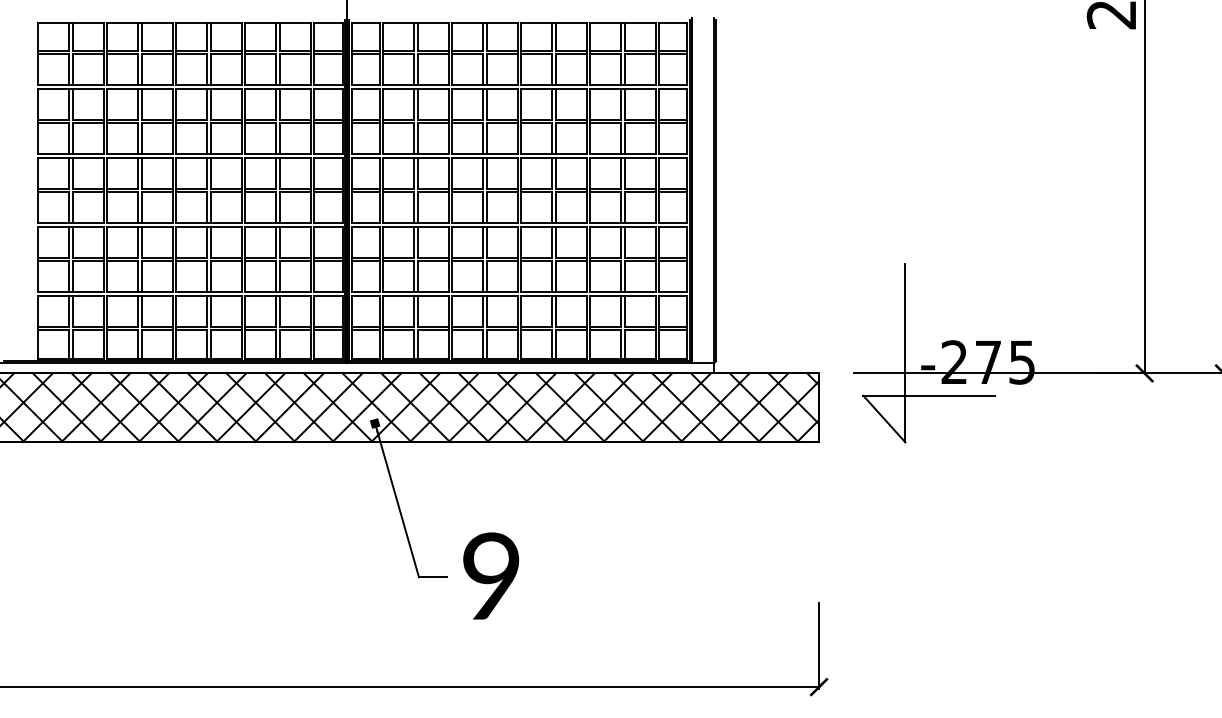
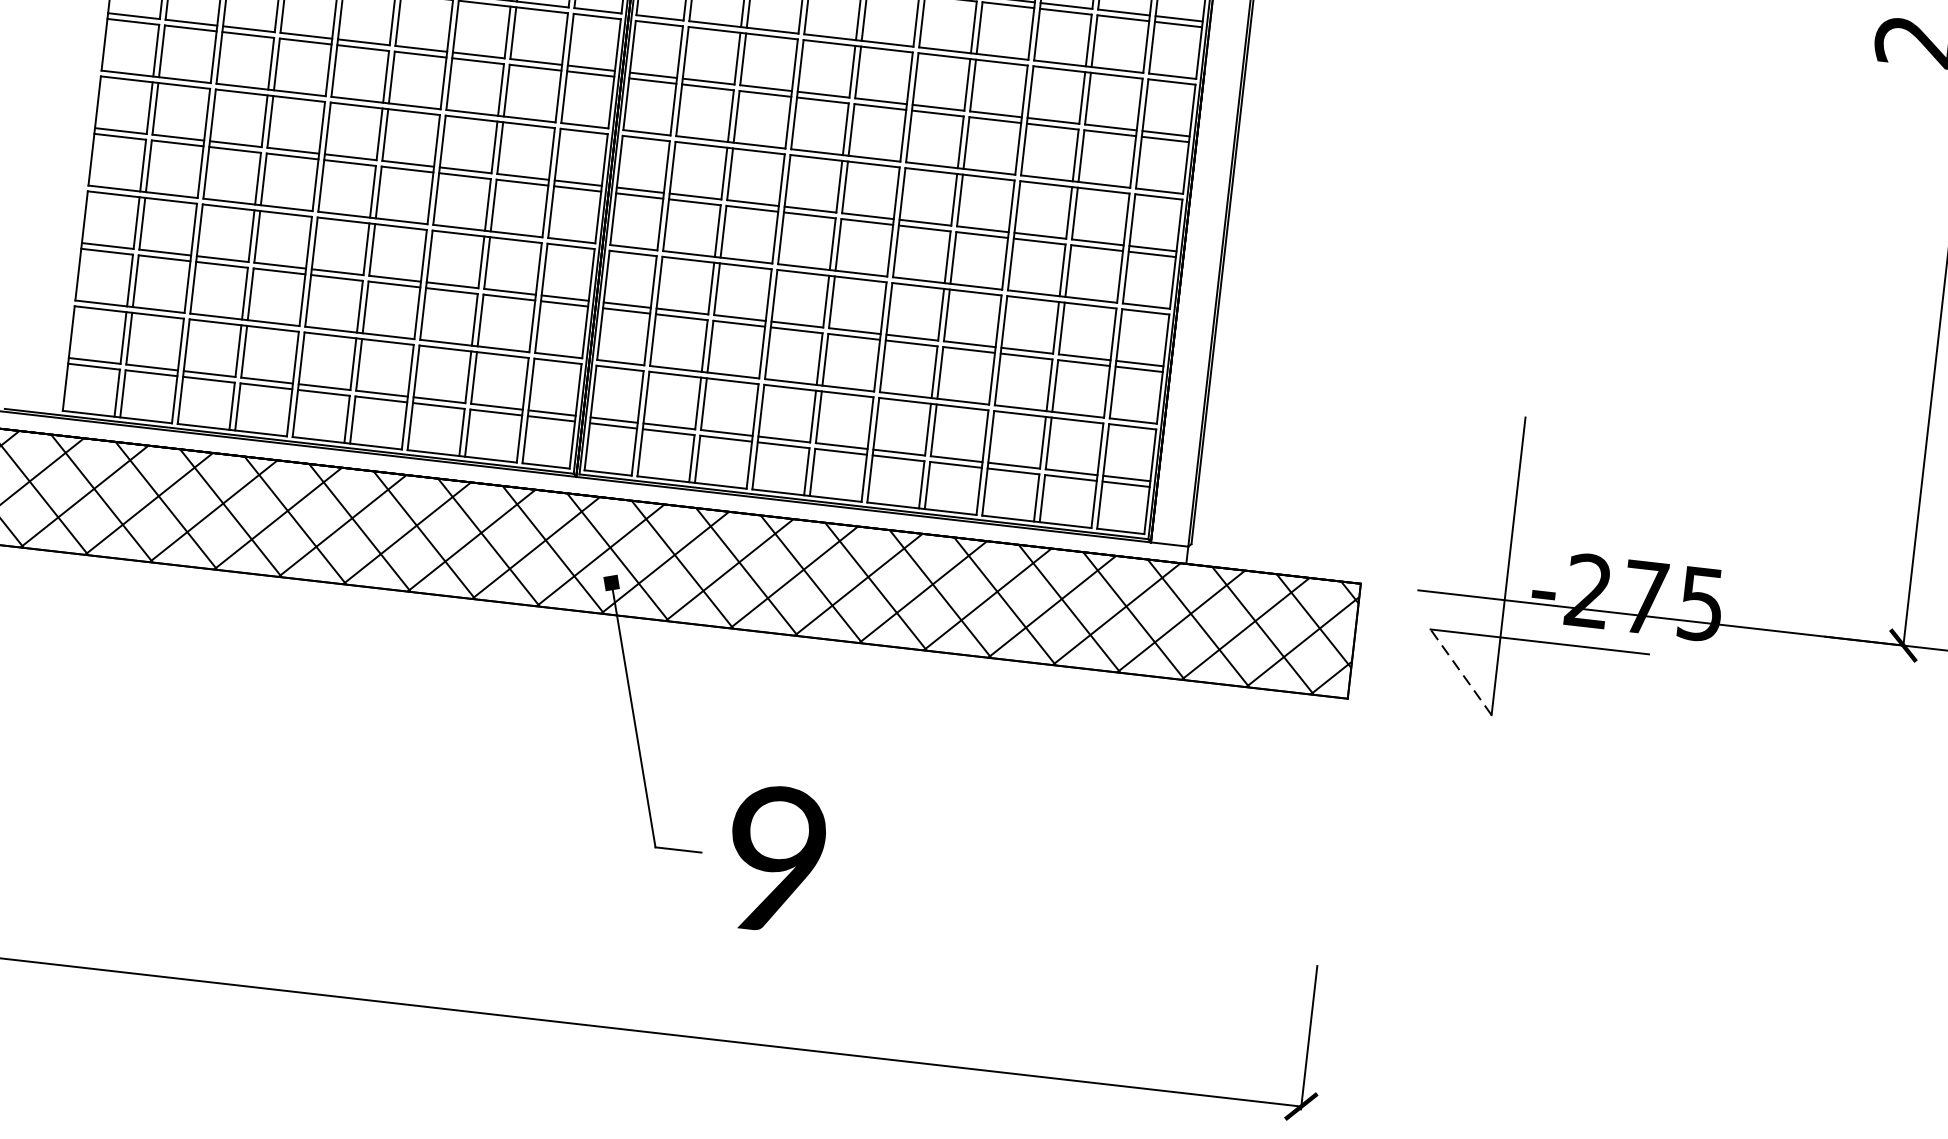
line: (884, 418) -> (1461, 671), solid -> dashed

